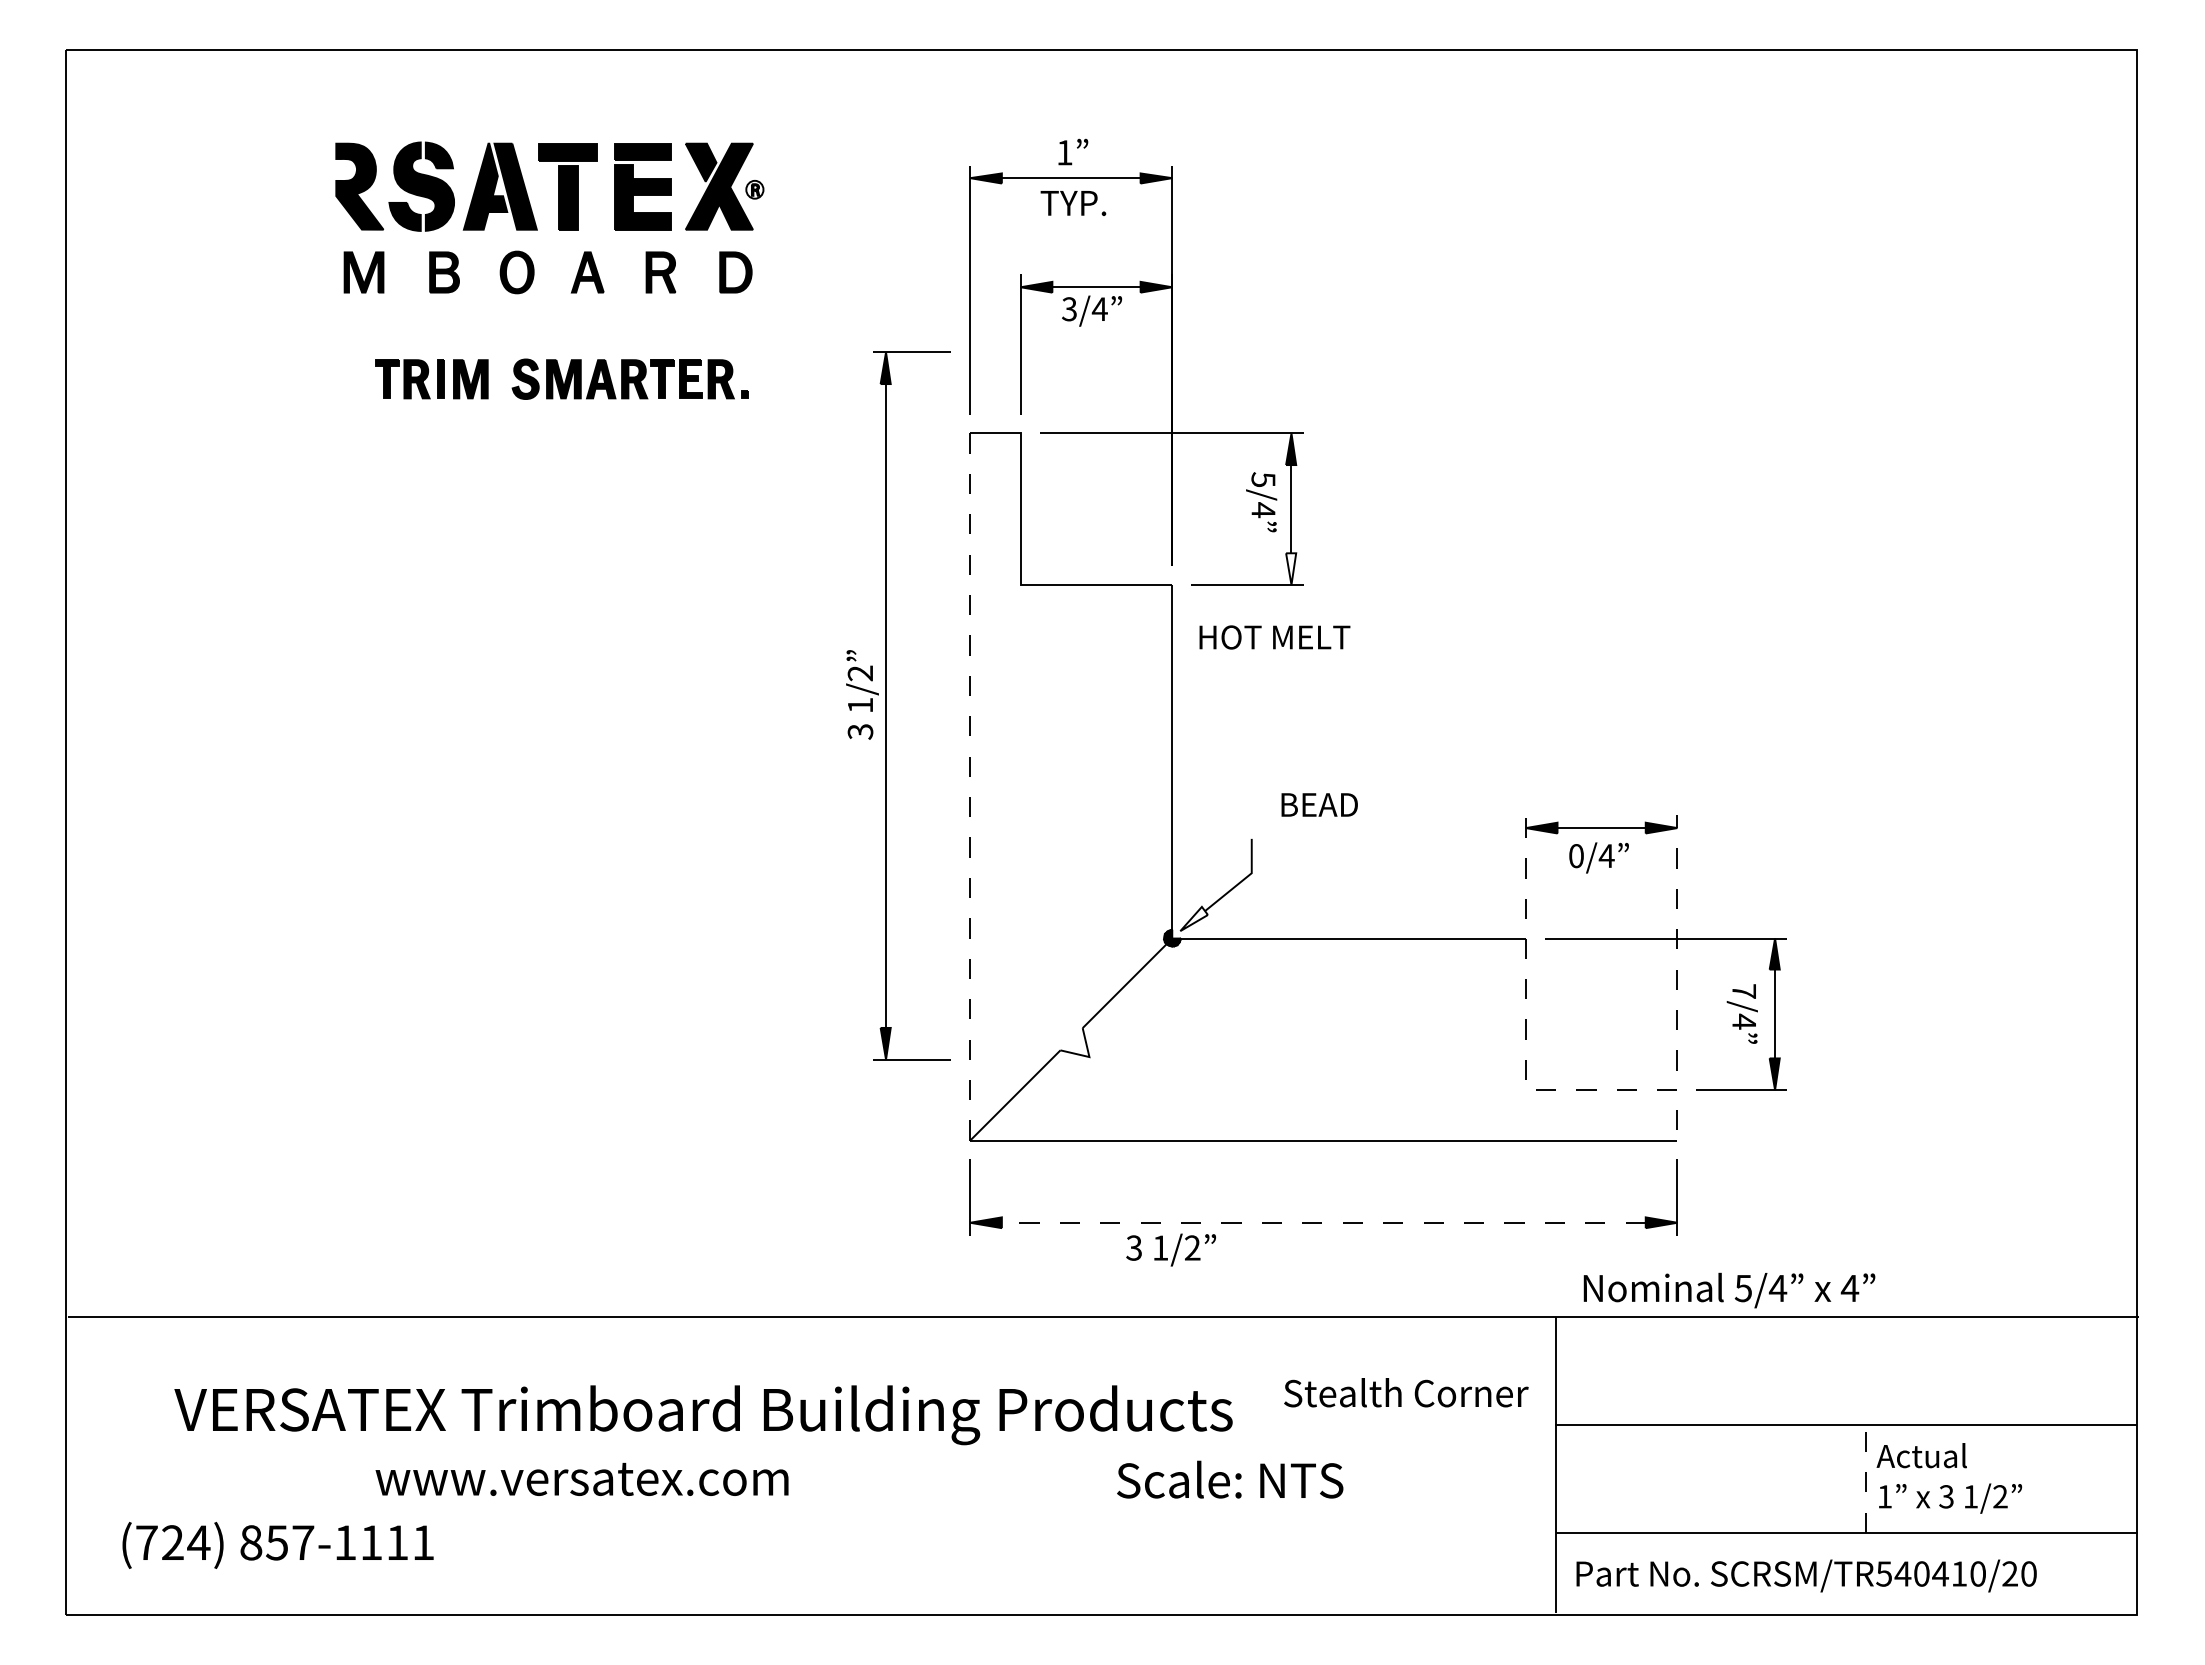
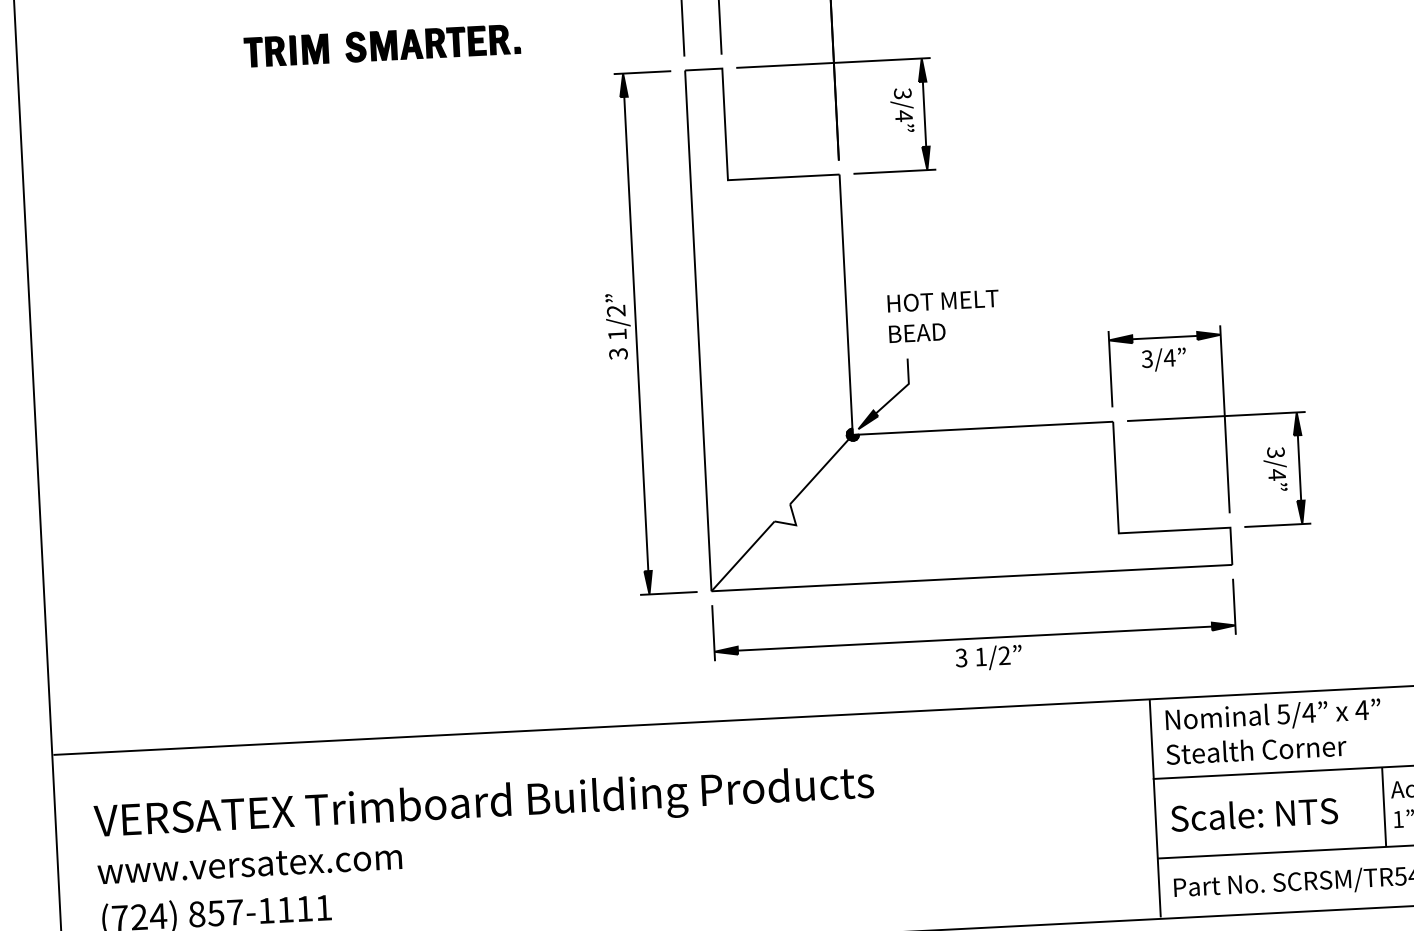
text: (1263, 479) -> (902, 93), 5/4 -> 3/4
fill: (1291, 568) -> (926, 157), added
text: (1274, 637) -> (942, 301), moved
part: (886, 705) -> (636, 333), moved
line: (970, 787) -> (698, 331), dashed -> solid
text: (1319, 804) -> (917, 332), moved
text: (1576, 856) -> (1147, 359), 0/4 -> 3/4
line: (1525, 867) -> (1110, 369), dashed -> solid
fill: (1193, 918) -> (867, 419), added
line: (1677, 942) -> (1225, 419), dashed -> solid
text: (1744, 990) -> (1276, 451), 7/4 -> 3/4
line: (1551, 1090) -> (1137, 532), dashed -> solid
line: (1323, 1222) -> (974, 638), dashed -> solid
text: (1170, 1249) -> (988, 657), moved
text: (1729, 1290) -> (1273, 716), moved
text: (1406, 1392) -> (1256, 749), moved
text: (703, 1415) -> (484, 805), moved
line: (1866, 1478) -> (1384, 806), dashed -> solid
text: (581, 1479) -> (249, 864), moved
text: (1230, 1479) -> (1254, 814), moved

